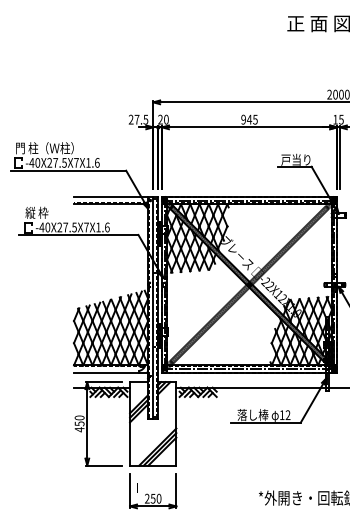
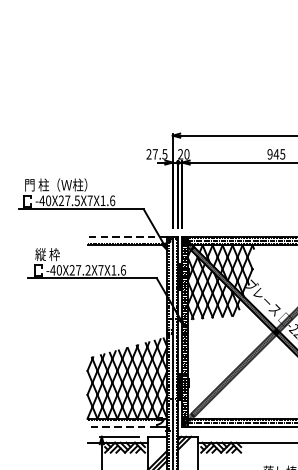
line: (110, 196) -> (126, 236), solid -> dashed
text: (74, 227) -> (88, 270), -40X27.5X7X1.6 -> -40X27.2X7X1.6
line: (105, 372) -> (121, 426), solid -> dashed

